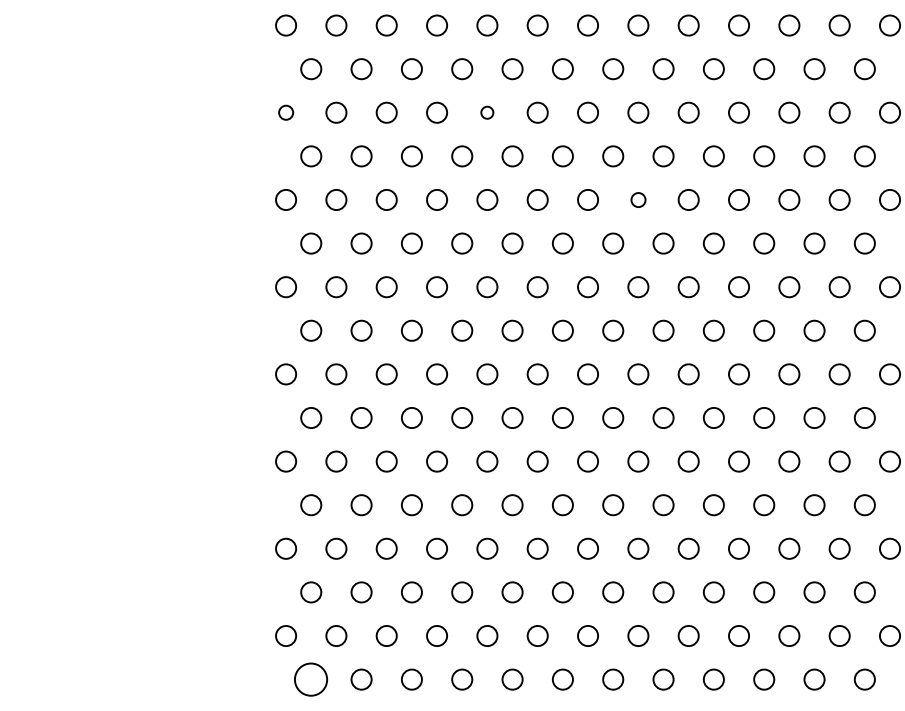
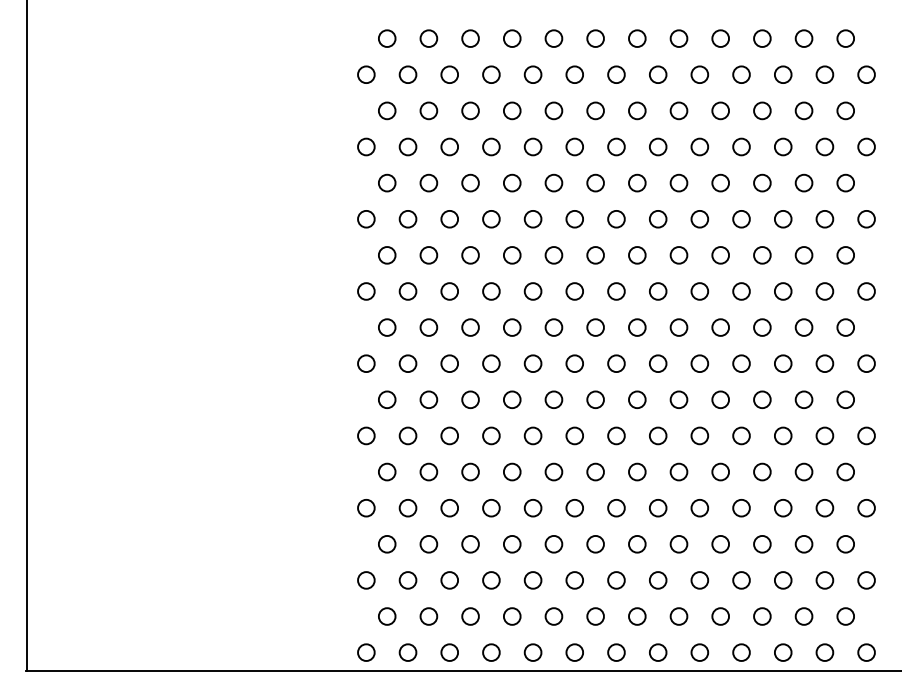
circle: (286, 112) -> (366, 146), size x1.43
circle: (486, 112) -> (532, 146), size x1.67
circle: (638, 200) -> (658, 219), size x1.43
circle: (311, 679) -> (387, 616), size x0.62

